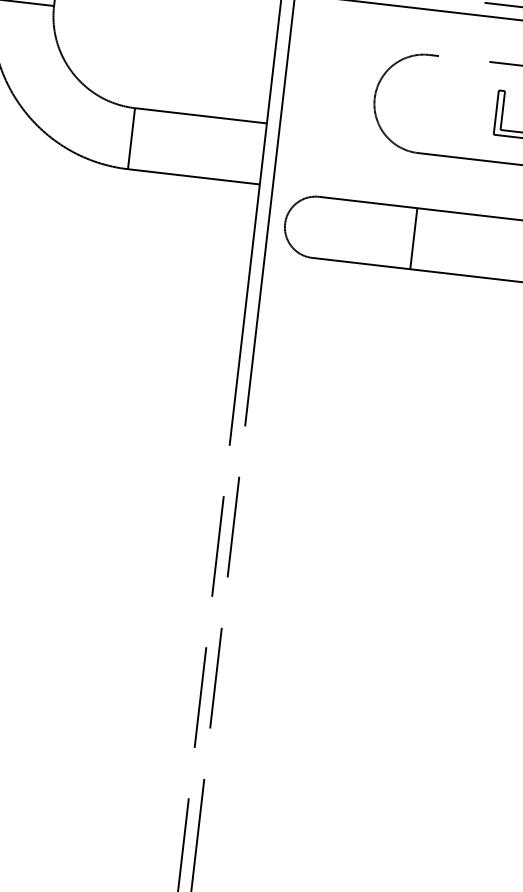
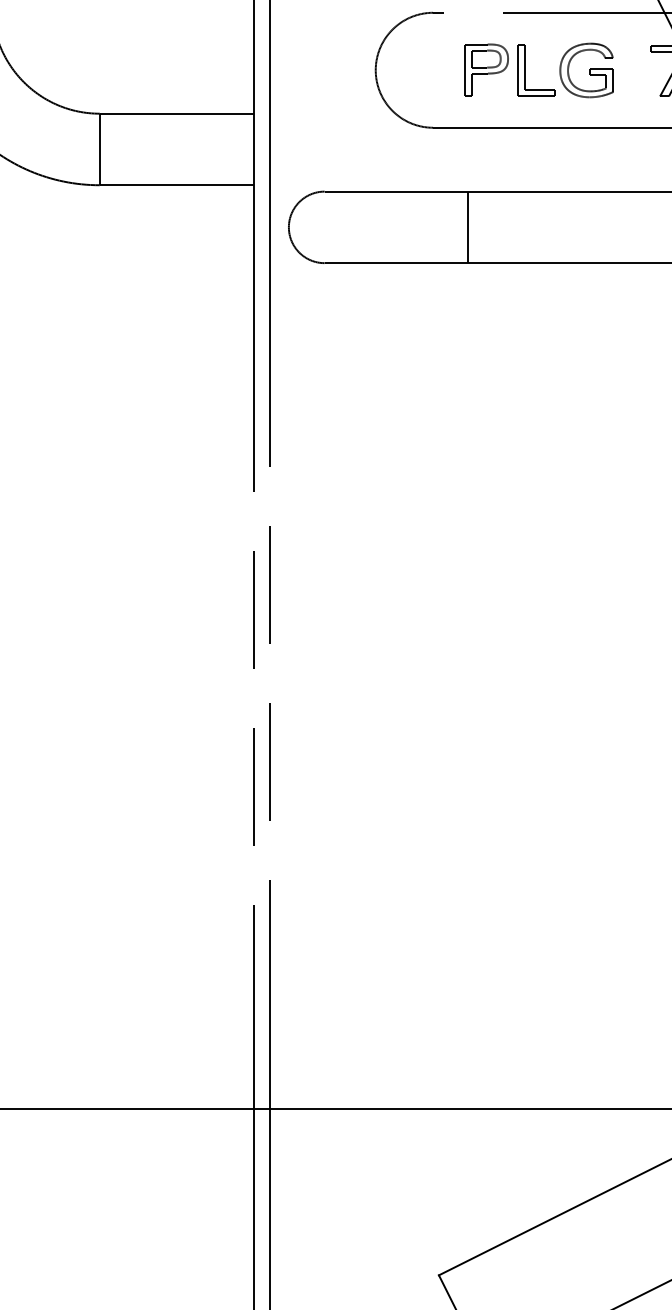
part: (469, 108) -> (486, 69), added
line: (413, 238) -> (467, 227), moved

